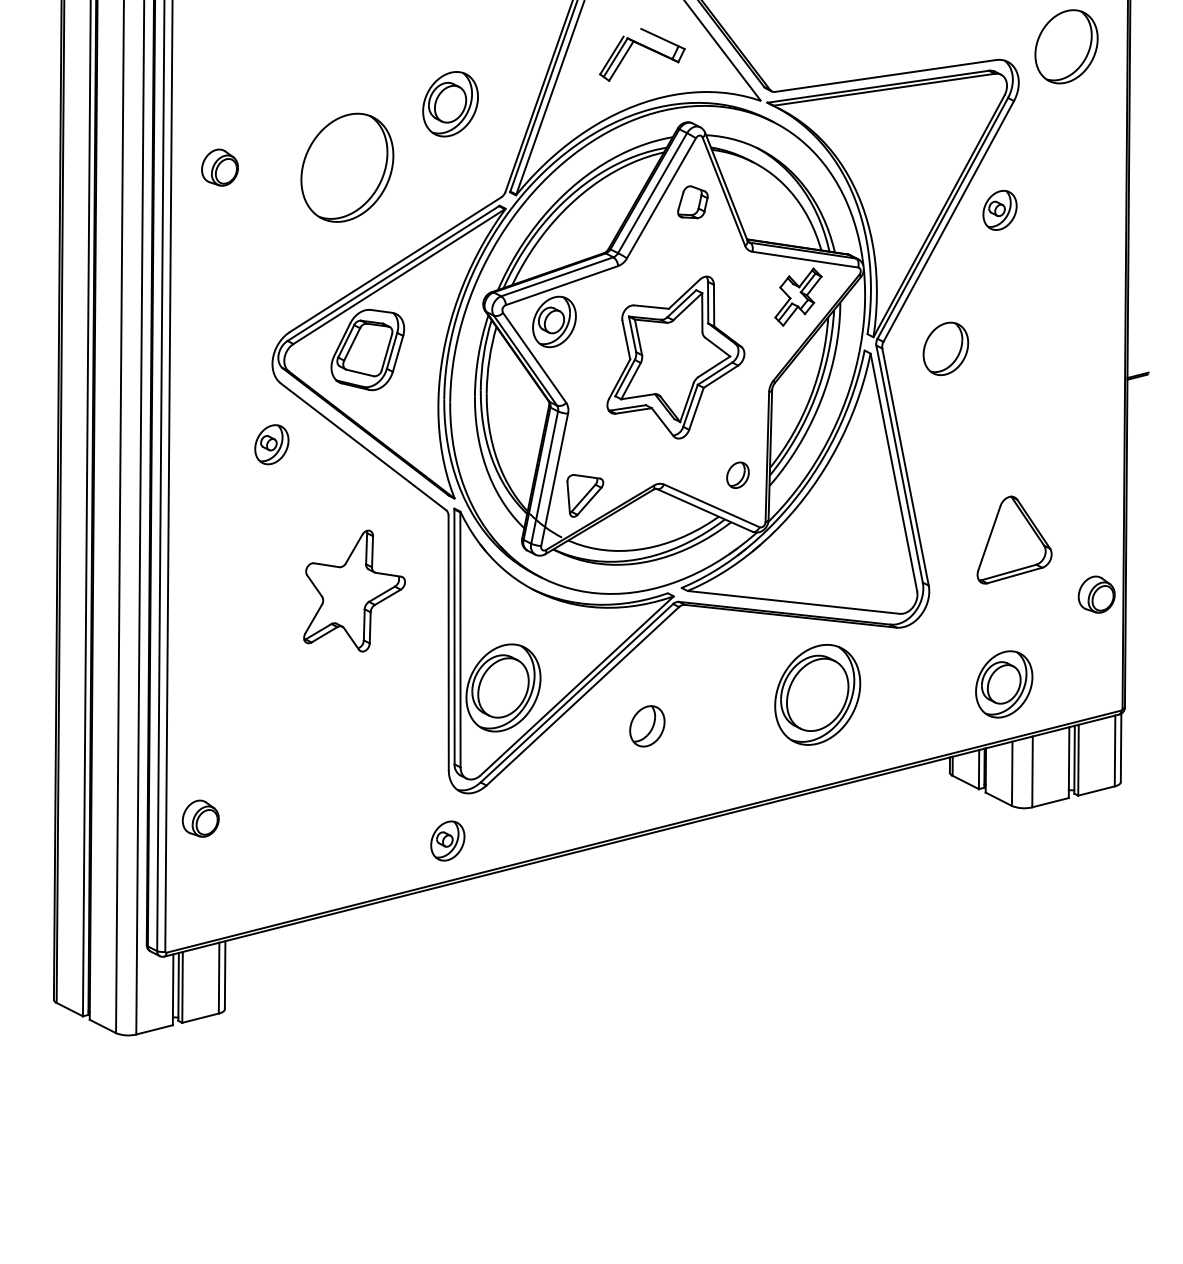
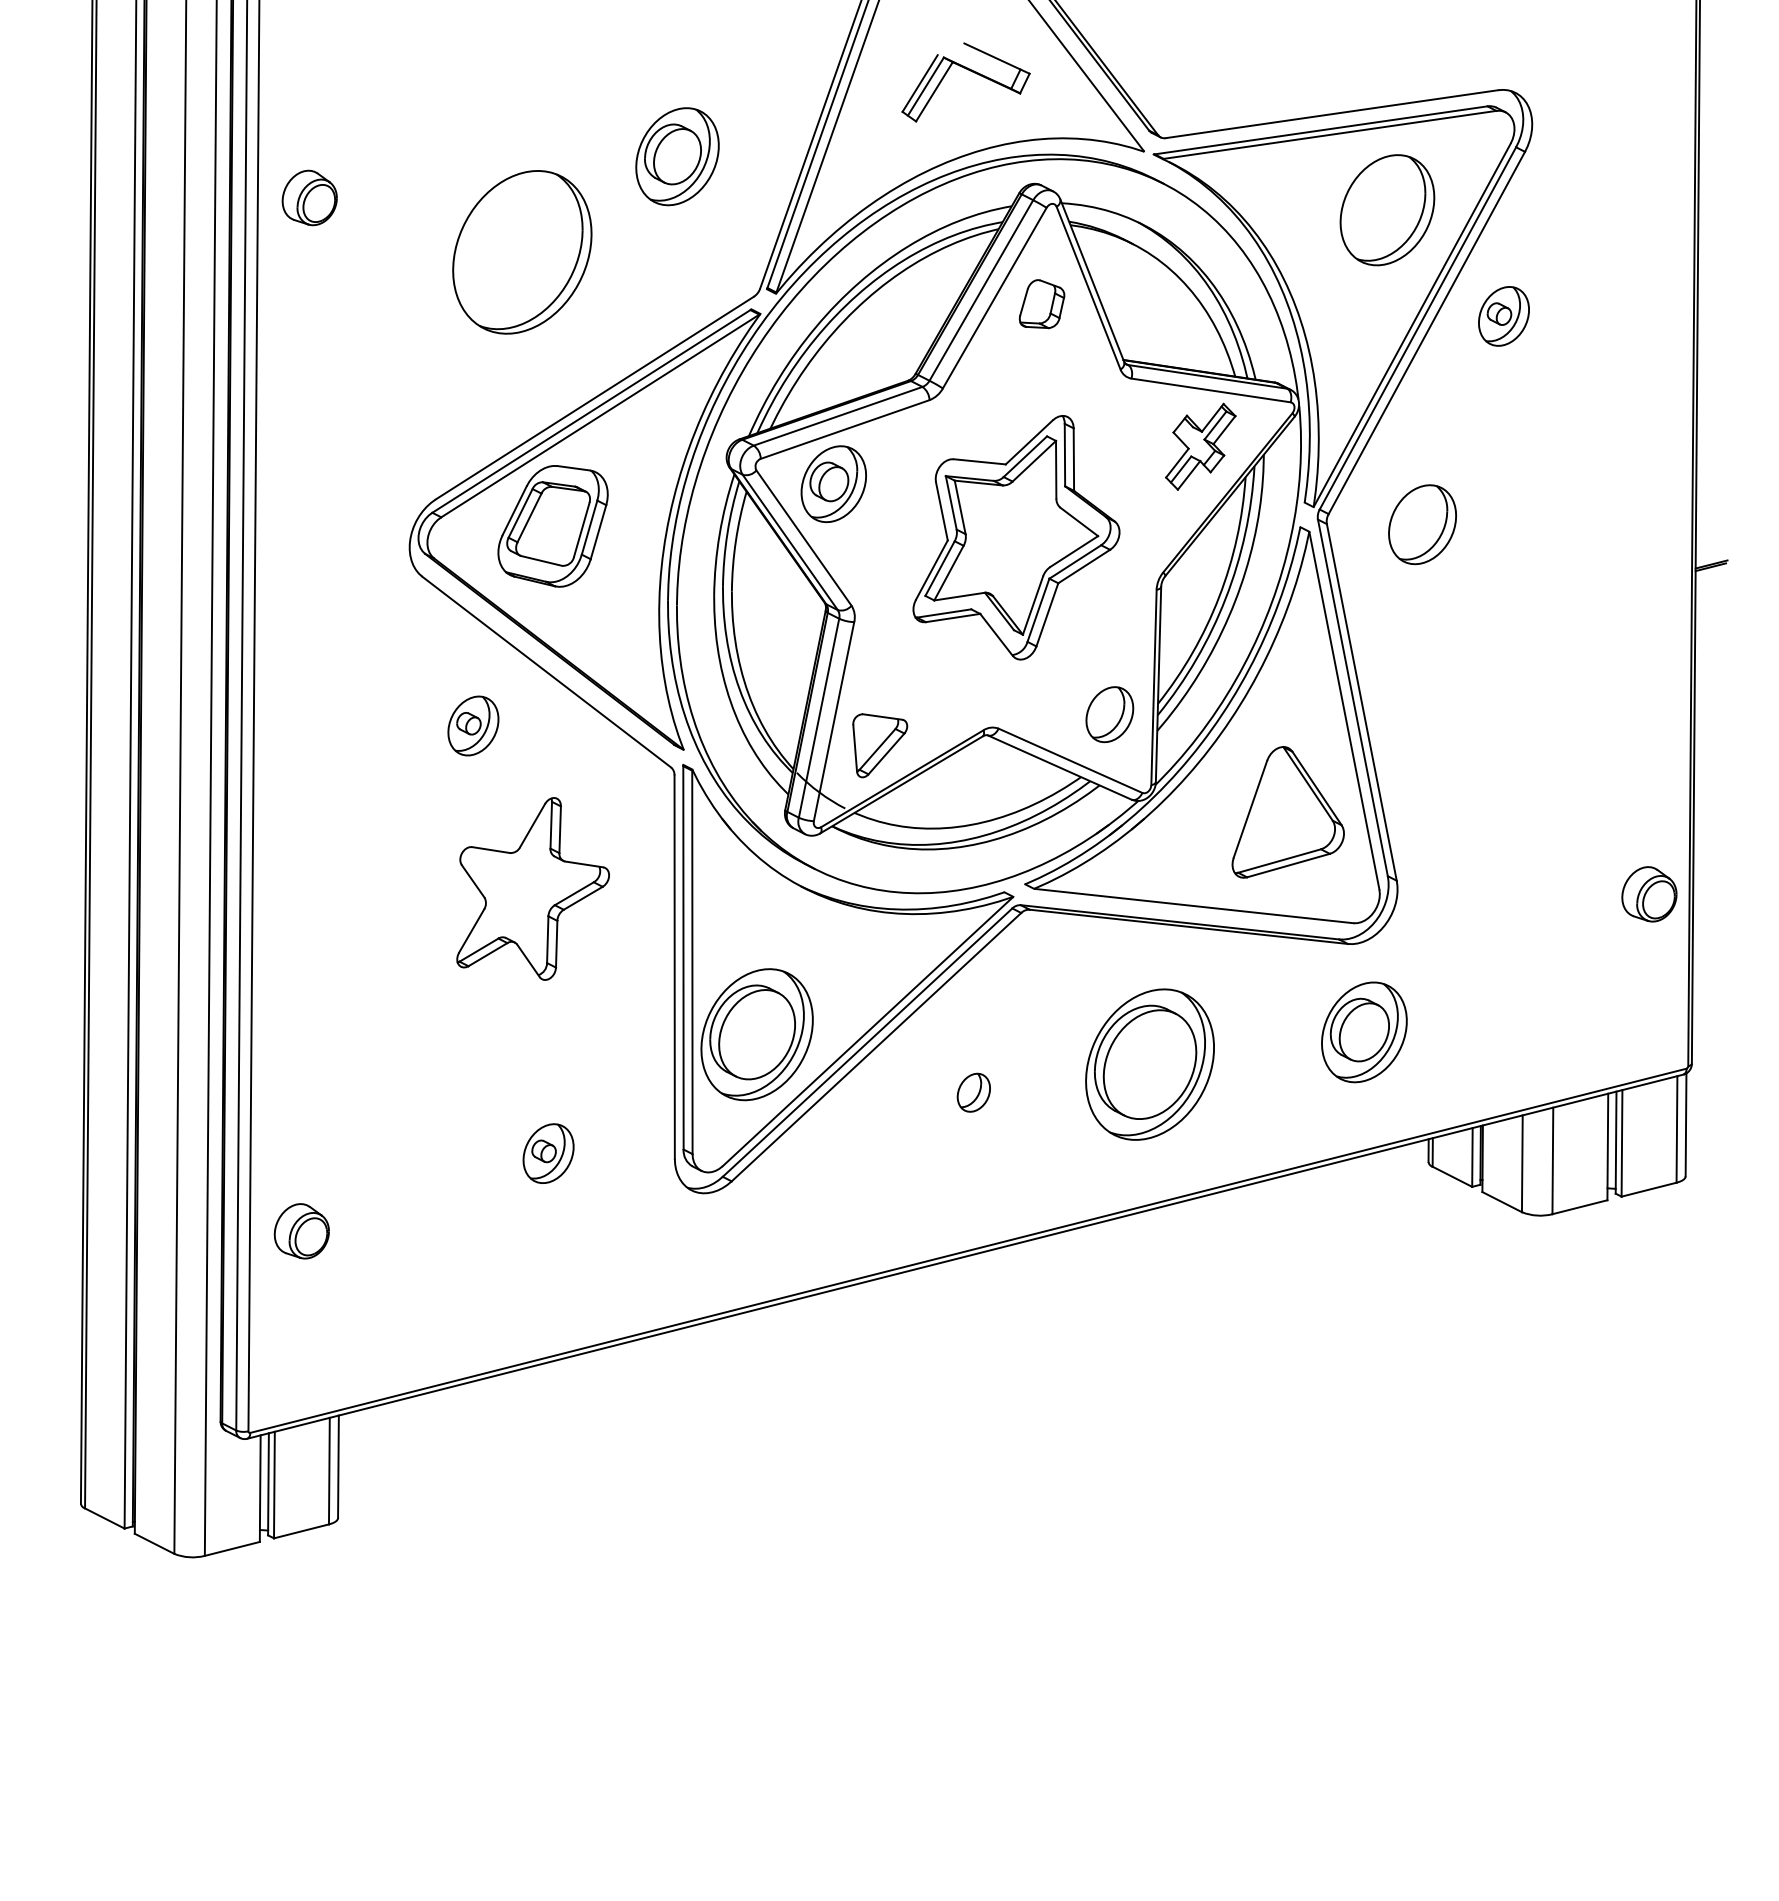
part: (1066, 46) -> (1387, 209), moved
part: (219, 167) -> (308, 197), moved
part: (271, 444) -> (472, 725), moved
part: (737, 475) -> (1109, 715), size x1.43
part: (1014, 539) -> (1288, 811), moved
part: (1004, 684) -> (1364, 1032), moved
part: (817, 694) -> (1149, 1064), moved
part: (647, 726) -> (973, 1092), size x0.62
part: (447, 840) -> (548, 1152), moved

